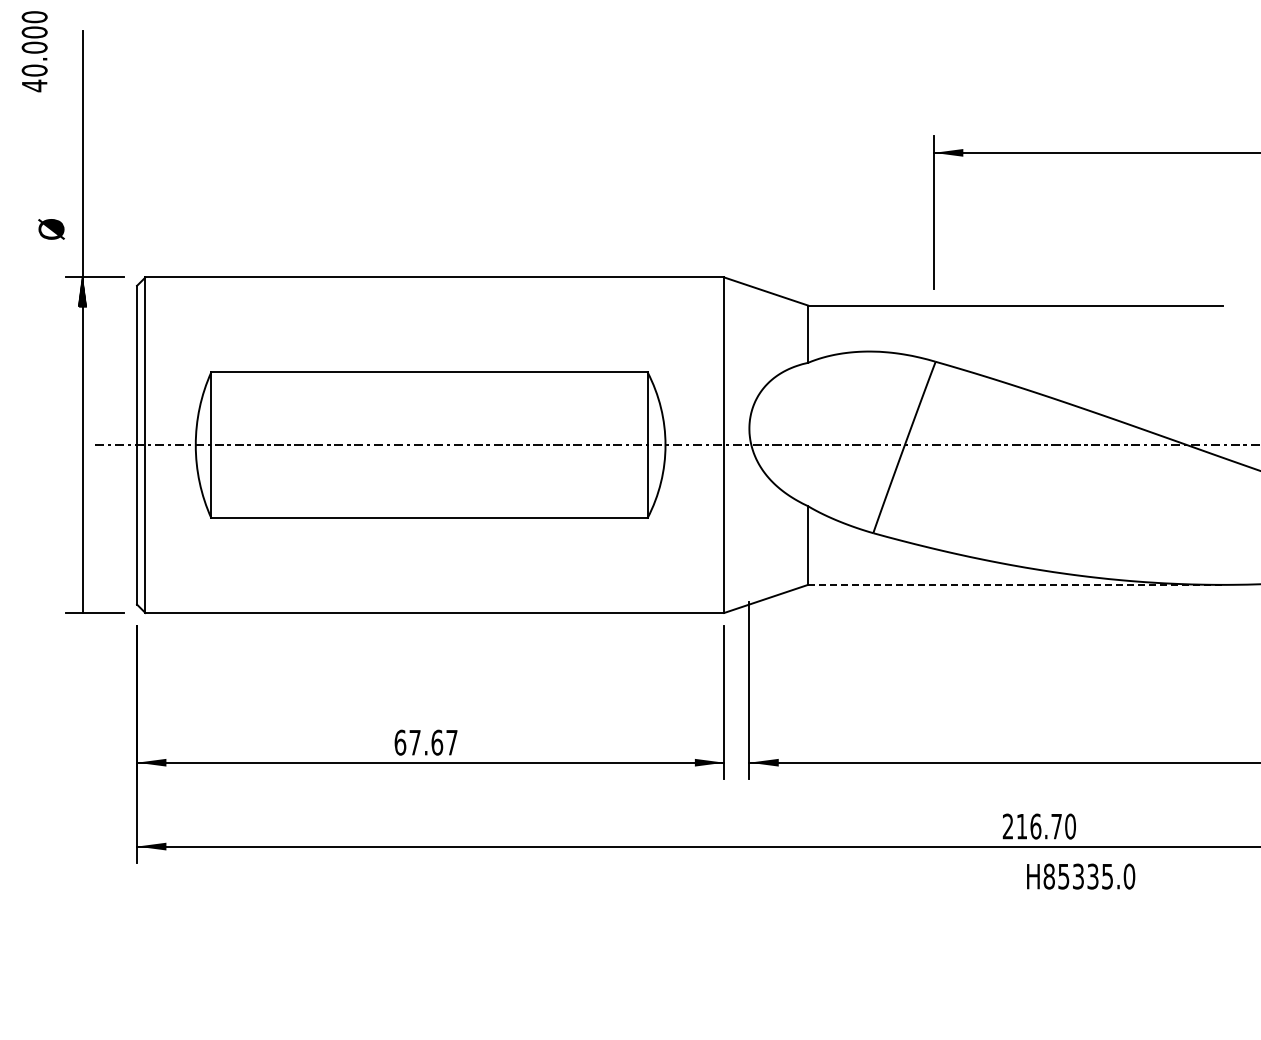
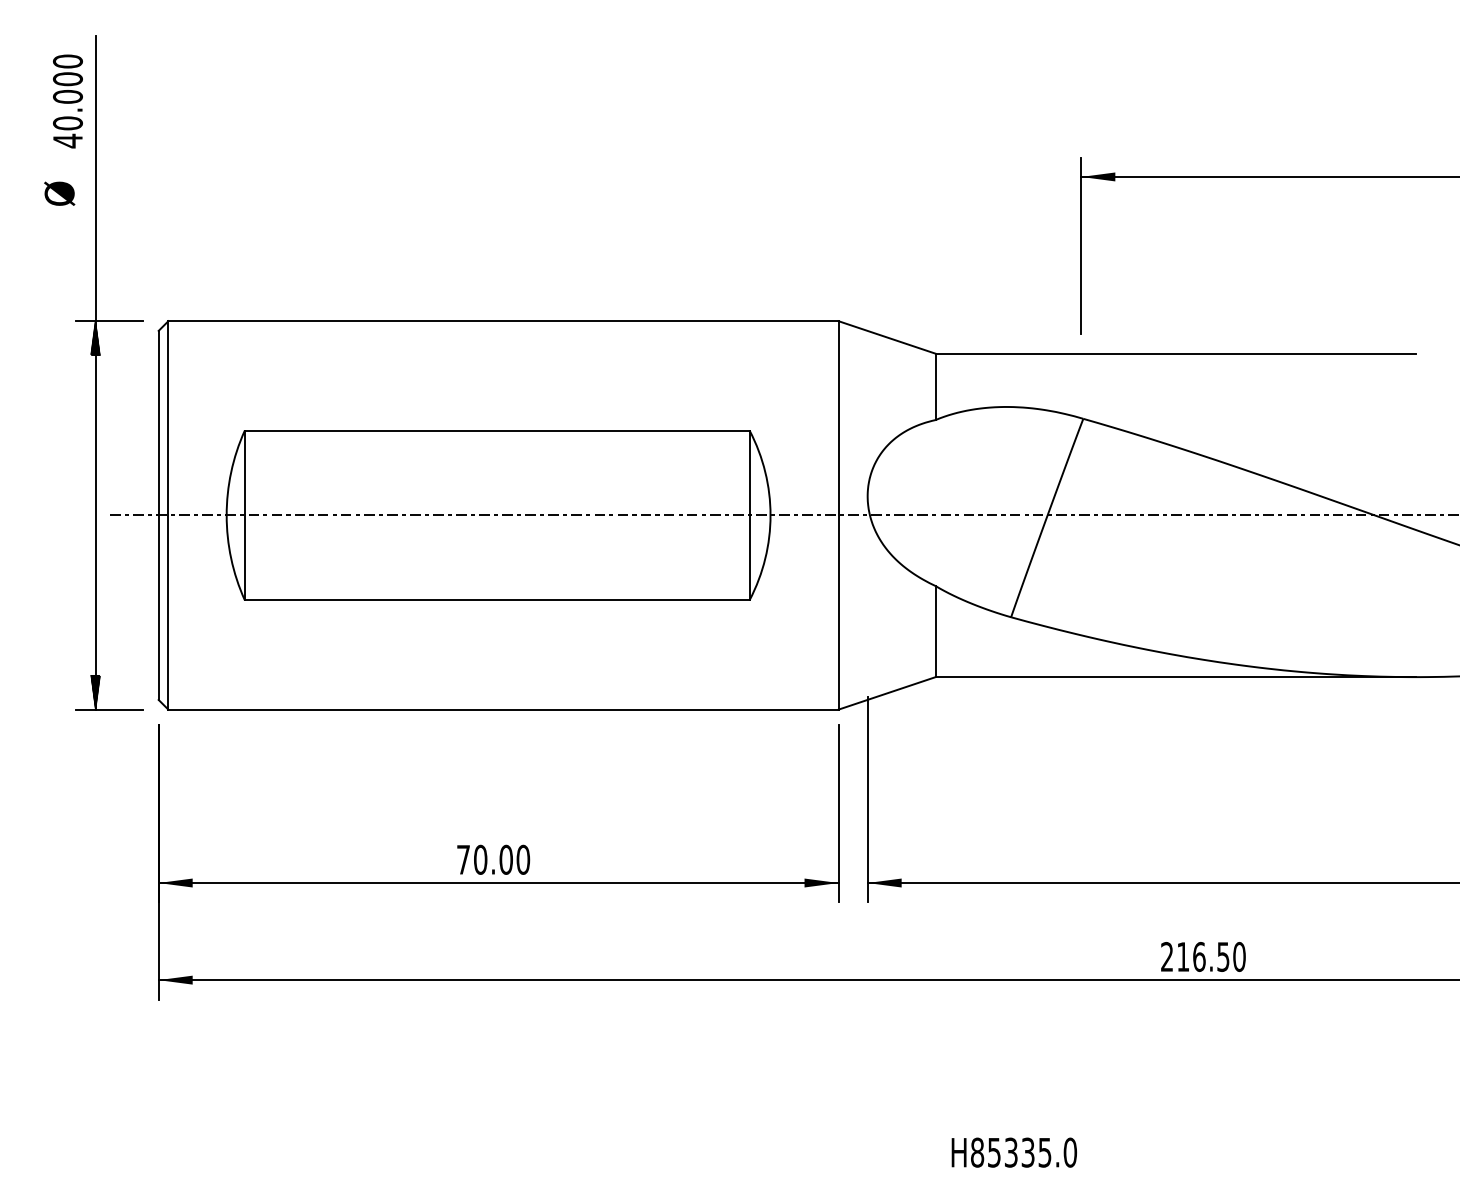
text: (34, 51) -> (67, 101), moved
text: (51, 229) -> (59, 193), moved
line: (1015, 584) -> (1175, 676), dashed -> solid
hatch: (82, 597) -> (95, 691), added
text: (425, 742) -> (492, 859), 67.67 -> 70.00
text: (1056, 826) -> (1223, 956), 216.70 -> 216.50
text: (1081, 876) -> (1014, 1152), moved

